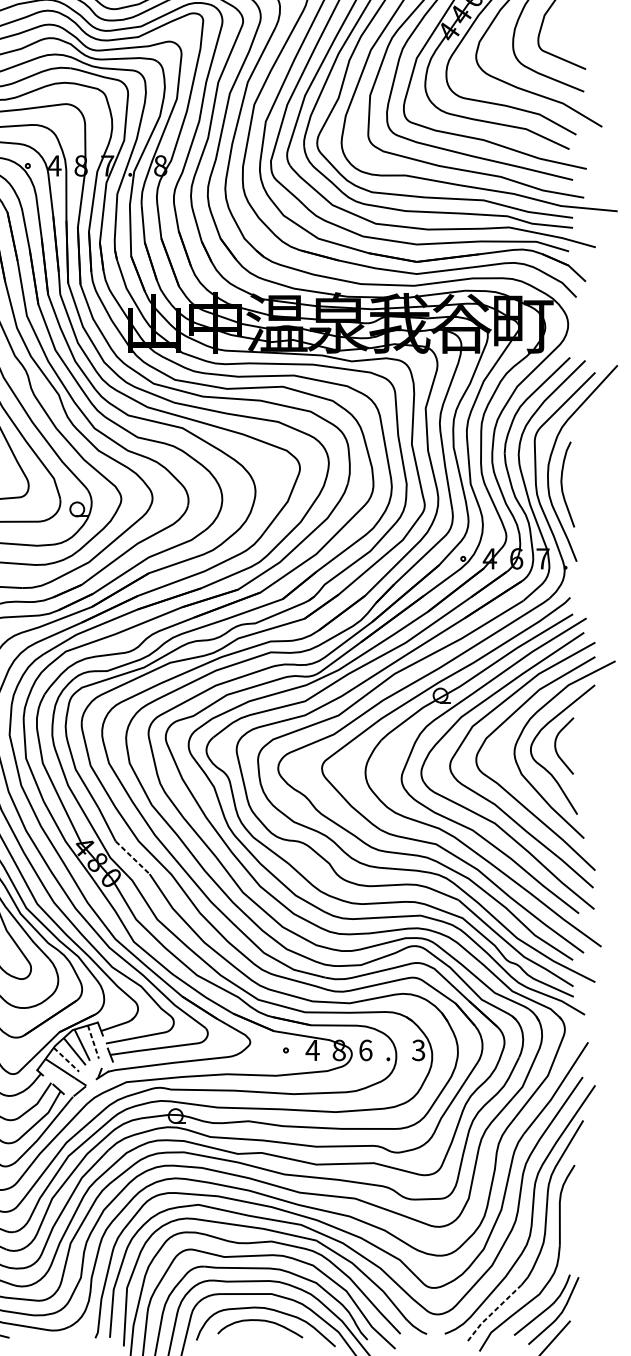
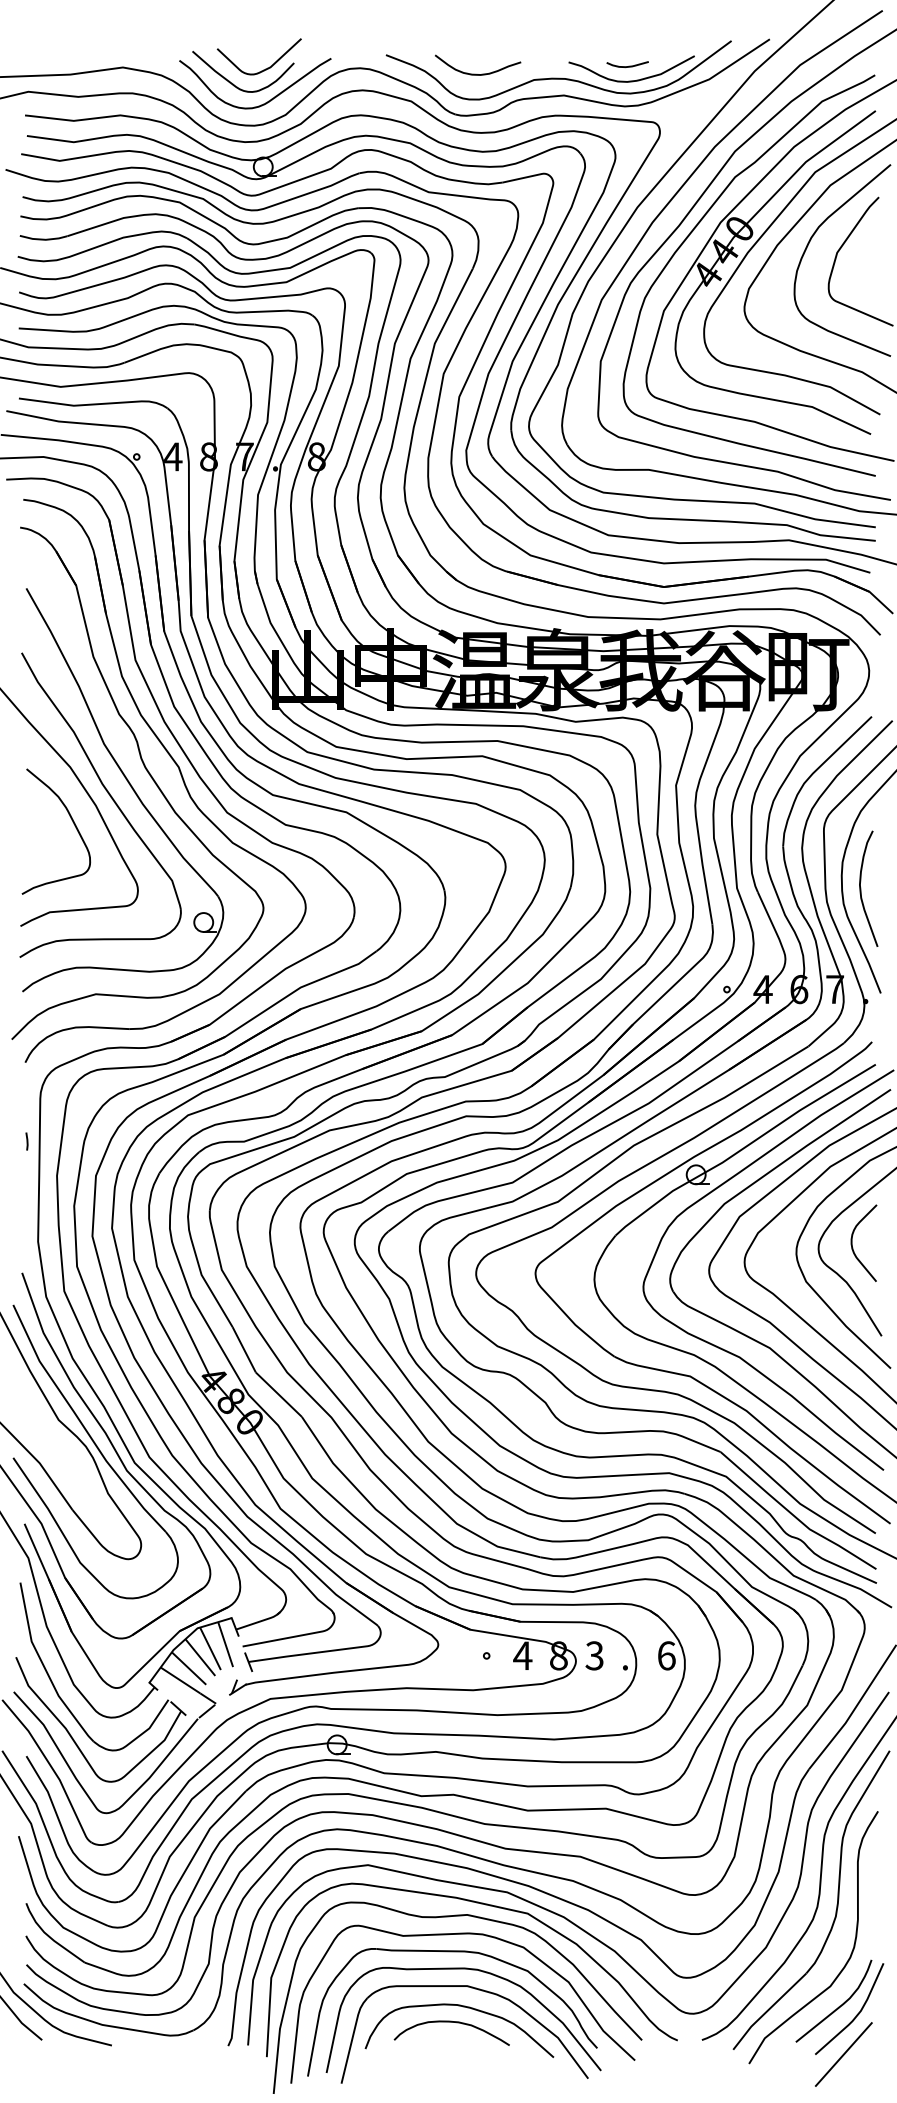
line: (132, 857) -> (278, 1394), dashed -> solid
line: (93, 1042) -> (225, 1644), dashed -> solid
text: (365, 1050) -> (594, 1655), 6 -> 3
text: (418, 1050) -> (666, 1655), 3 -> 6
line: (66, 1059) -> (189, 1668), dashed -> solid
line: (493, 1312) -> (768, 2010), dashed -> solid

